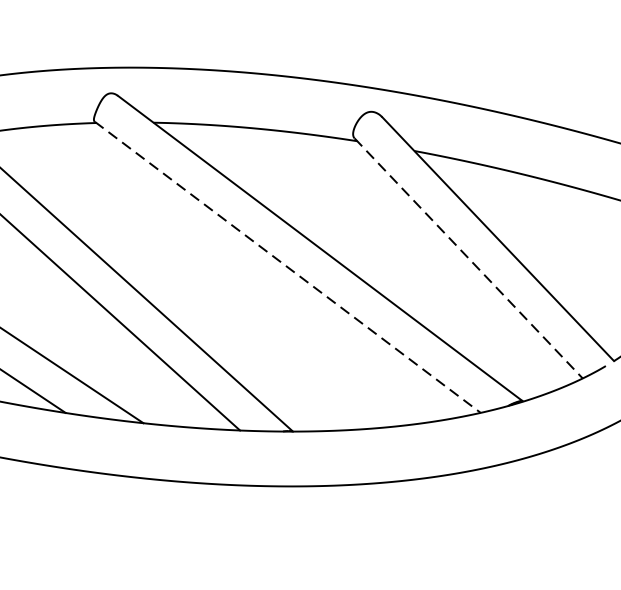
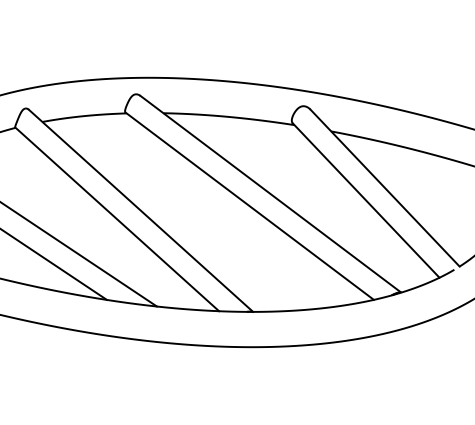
line: (469, 258) -> (366, 200), dashed -> solid
line: (288, 267) -> (250, 206), dashed -> solid

